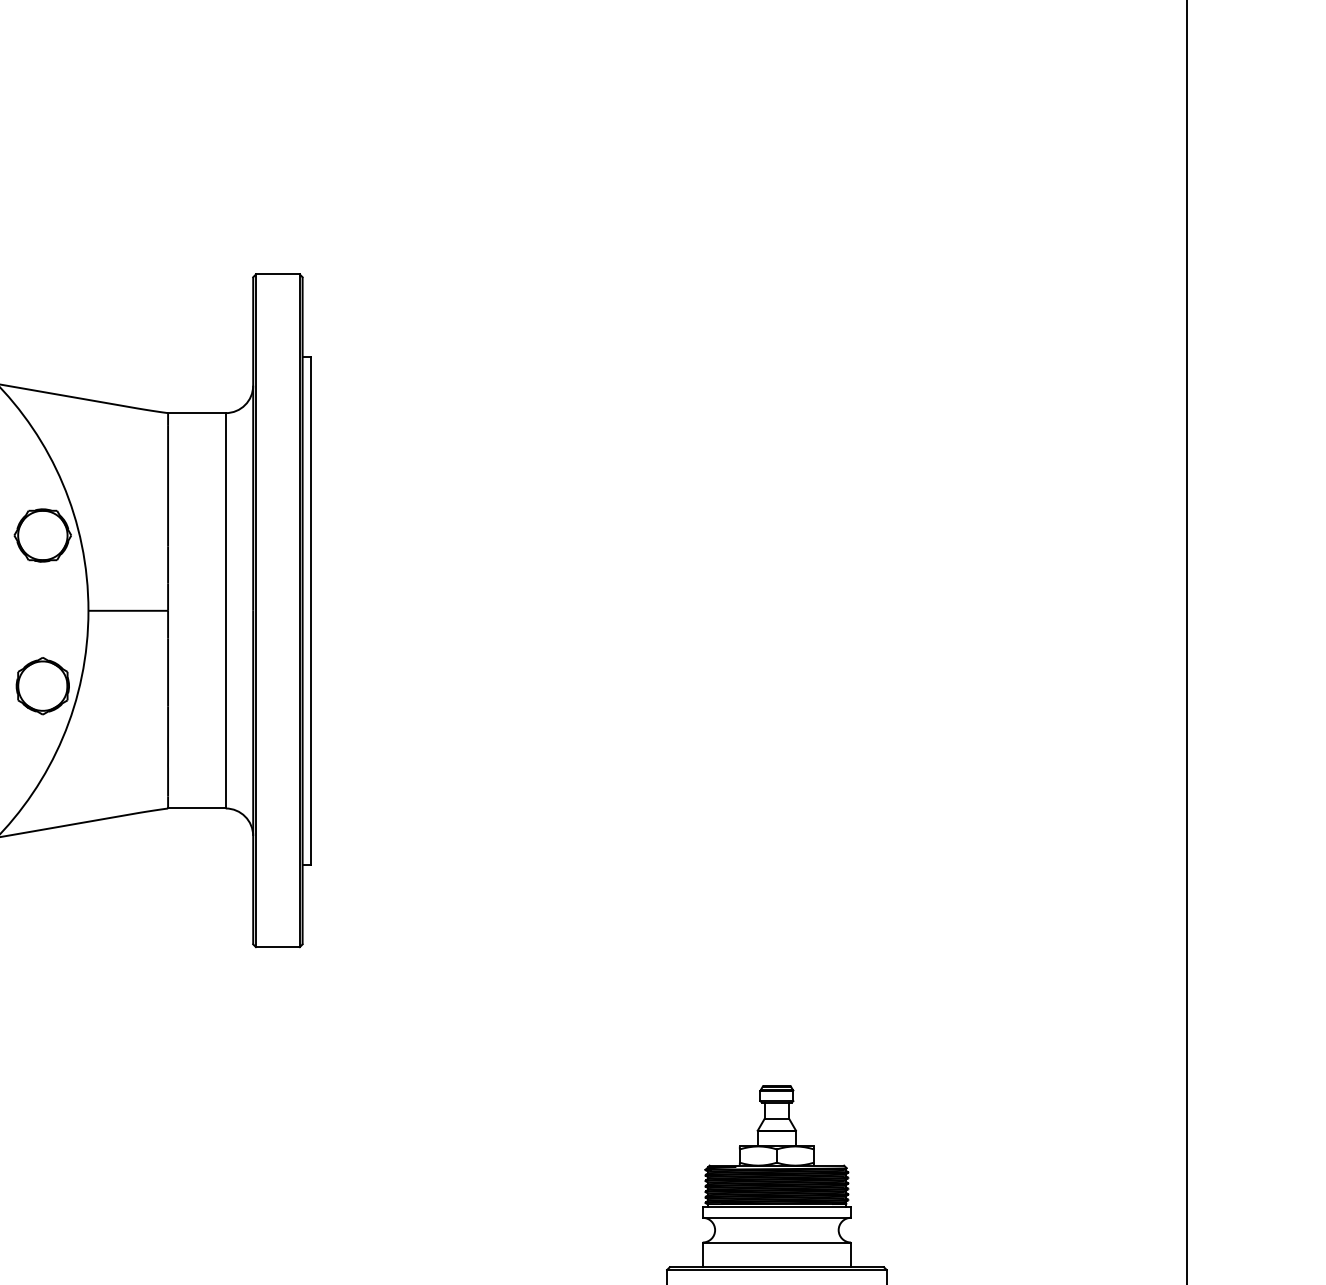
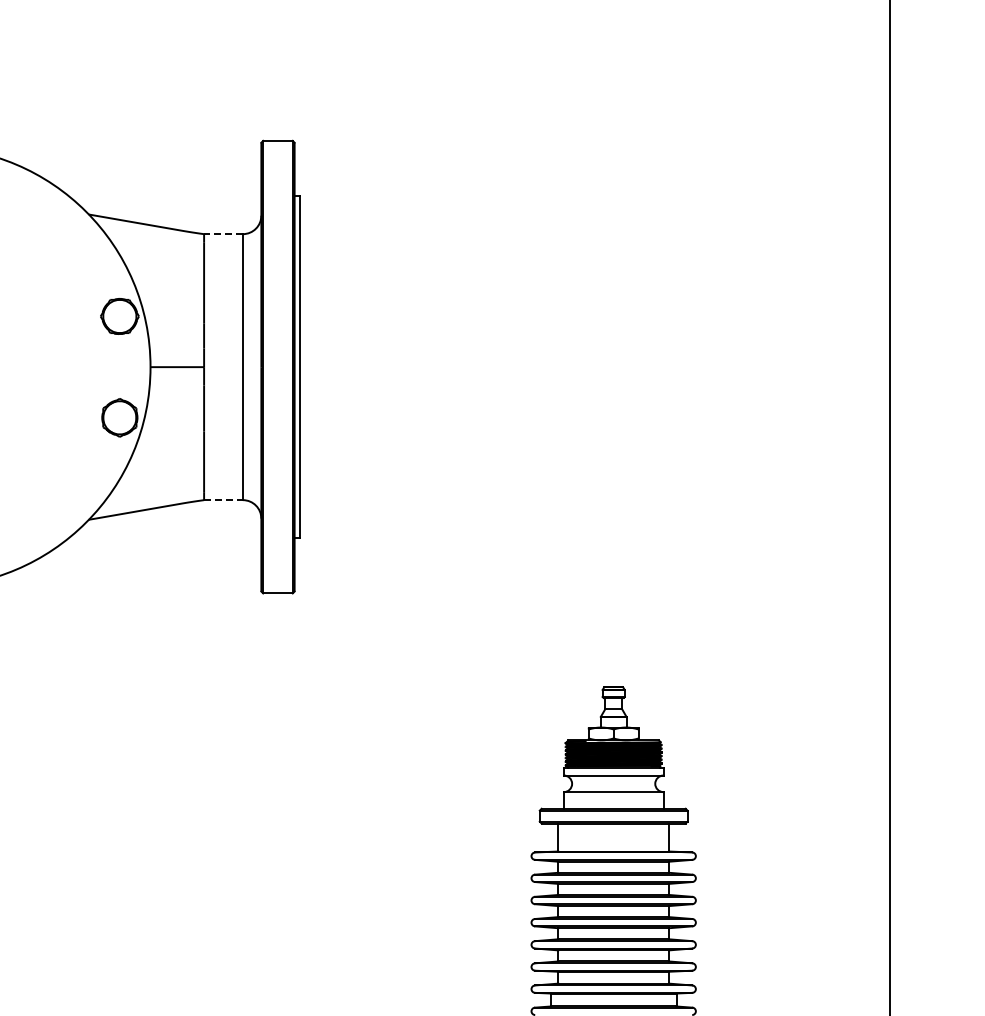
line: (196, 413) -> (223, 234), solid -> dashed
line: (196, 809) -> (223, 500), solid -> dashed

